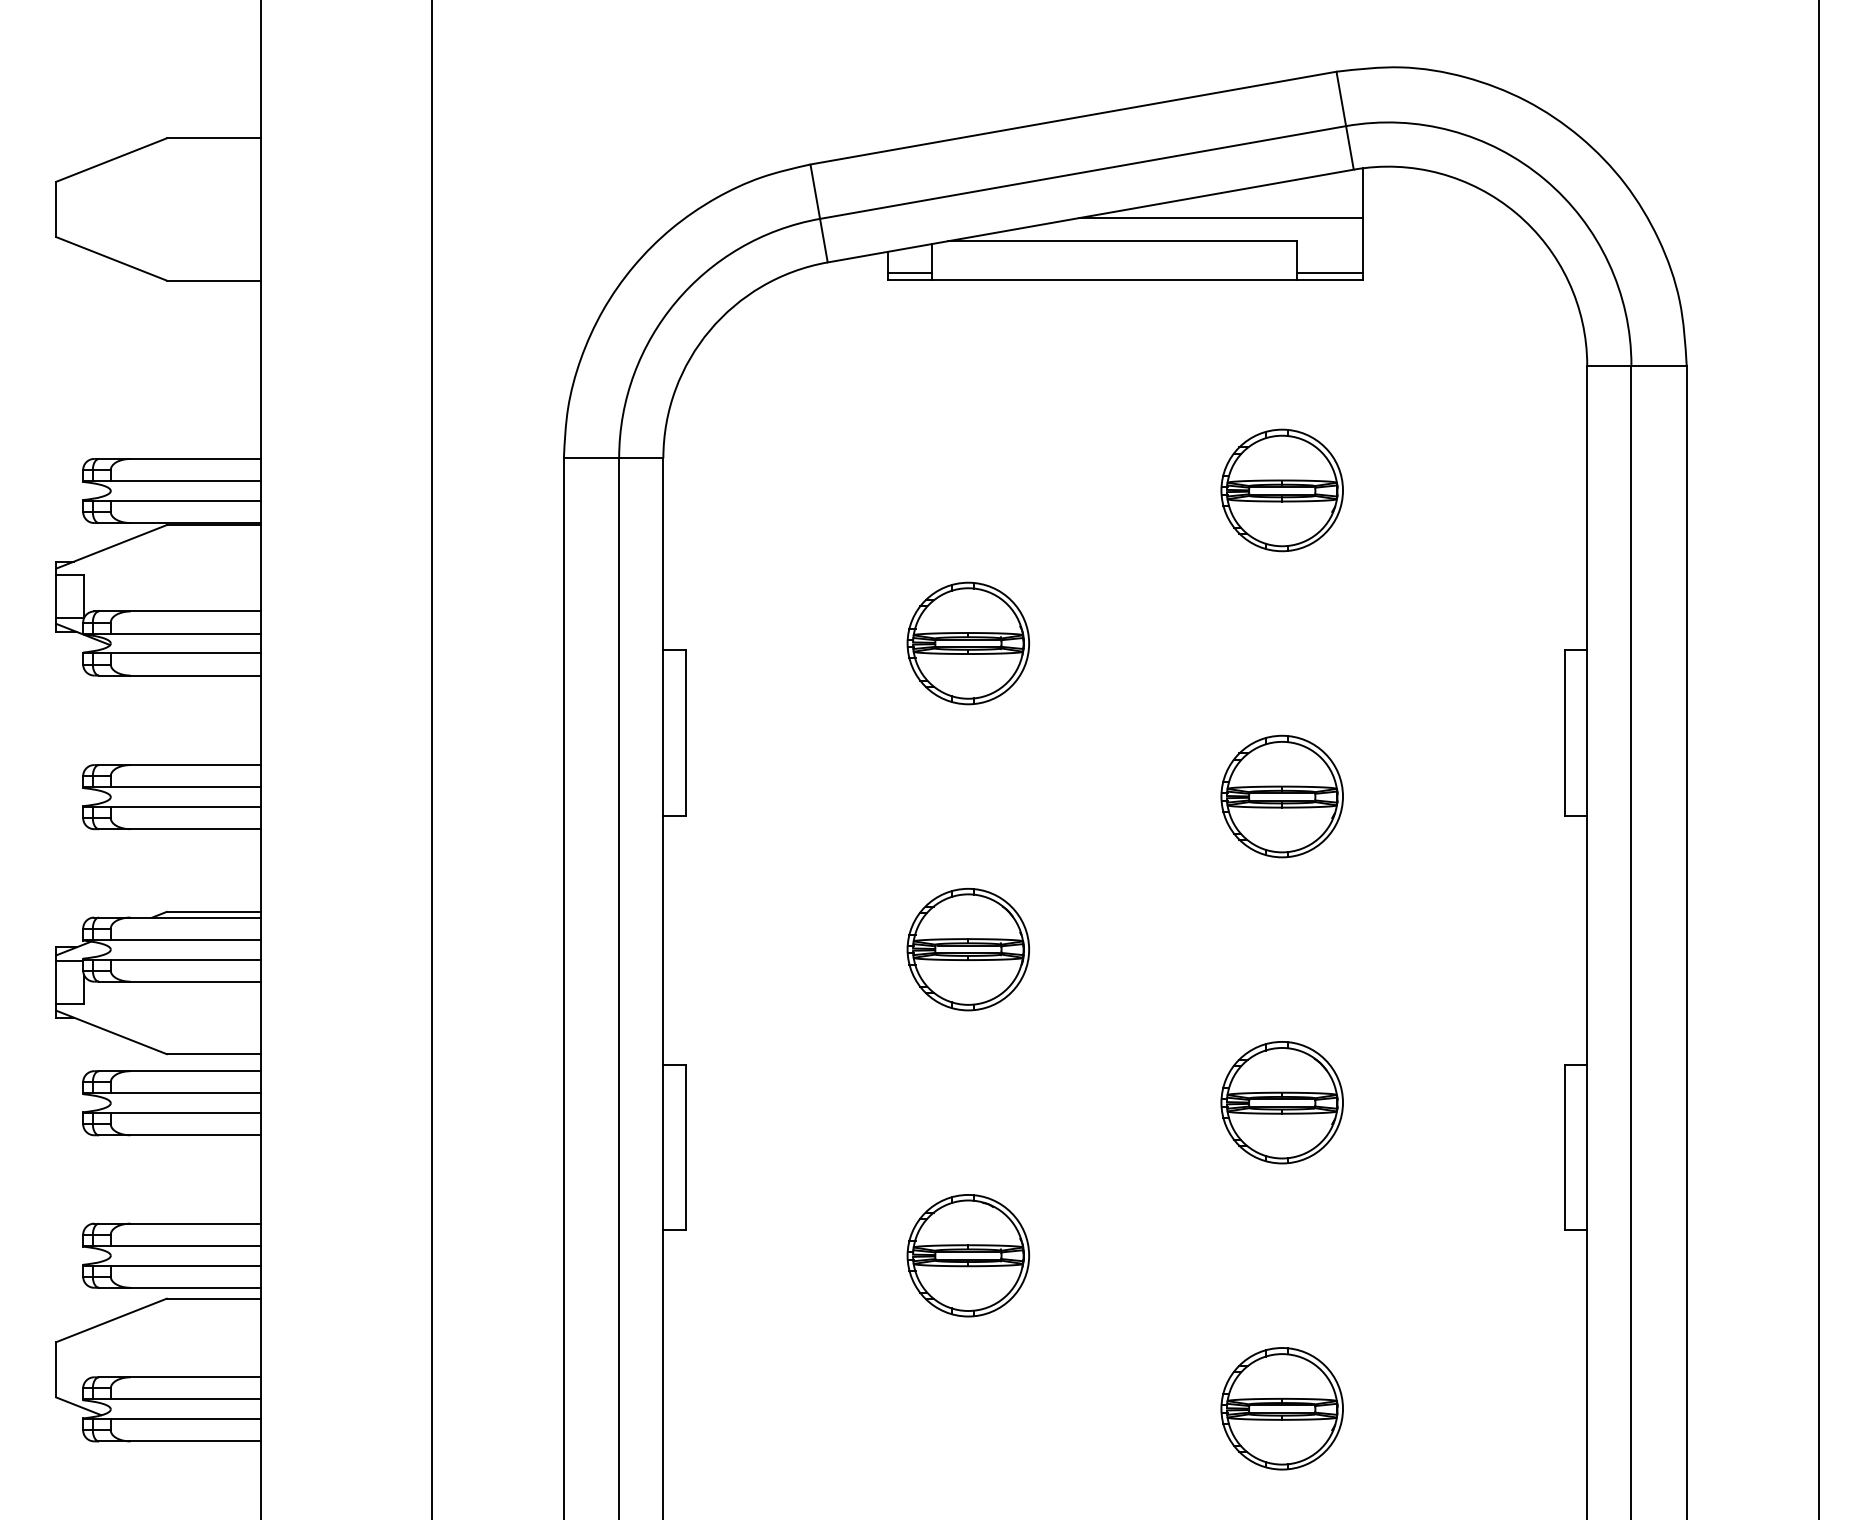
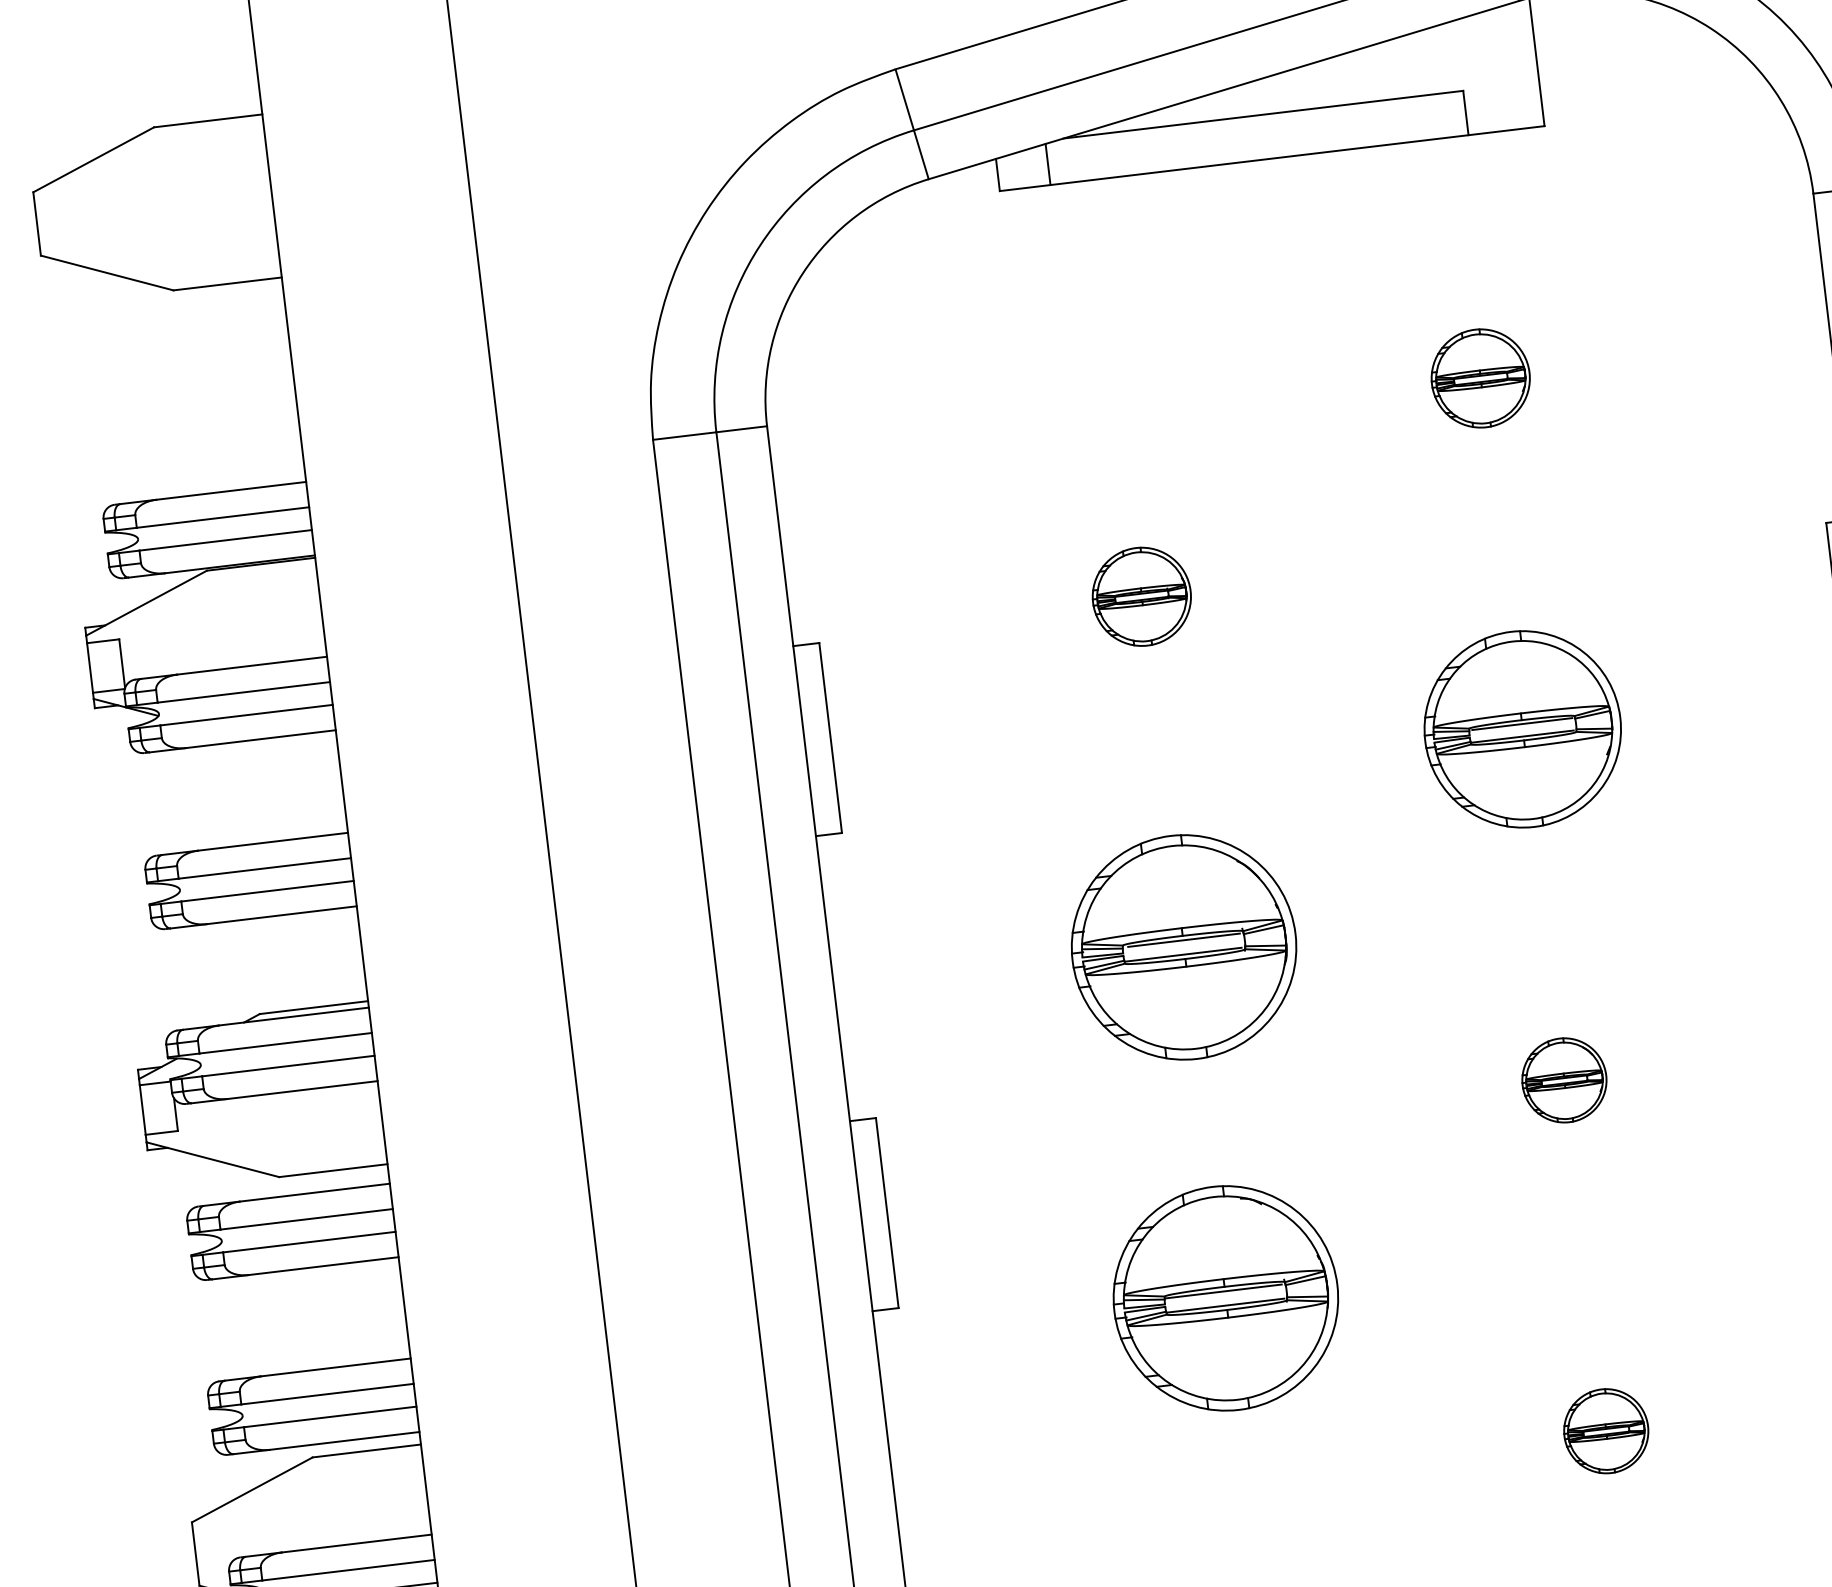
line: (1220, 218) -> (1372, 75), removed
line: (909, 273) -> (1023, 180), removed
line: (1329, 273) -> (1505, 123), removed
part: (1281, 490) -> (1480, 378), size x0.7
part: (967, 643) -> (1141, 596), size x0.7
part: (1281, 796) -> (1521, 729), size x1.4
part: (967, 949) -> (1182, 947), size x1.6
part: (1281, 1102) -> (1563, 1080), size x0.6
part: (967, 1255) -> (1224, 1298), size x1.6
part: (1281, 1408) -> (1605, 1430), size x0.6

